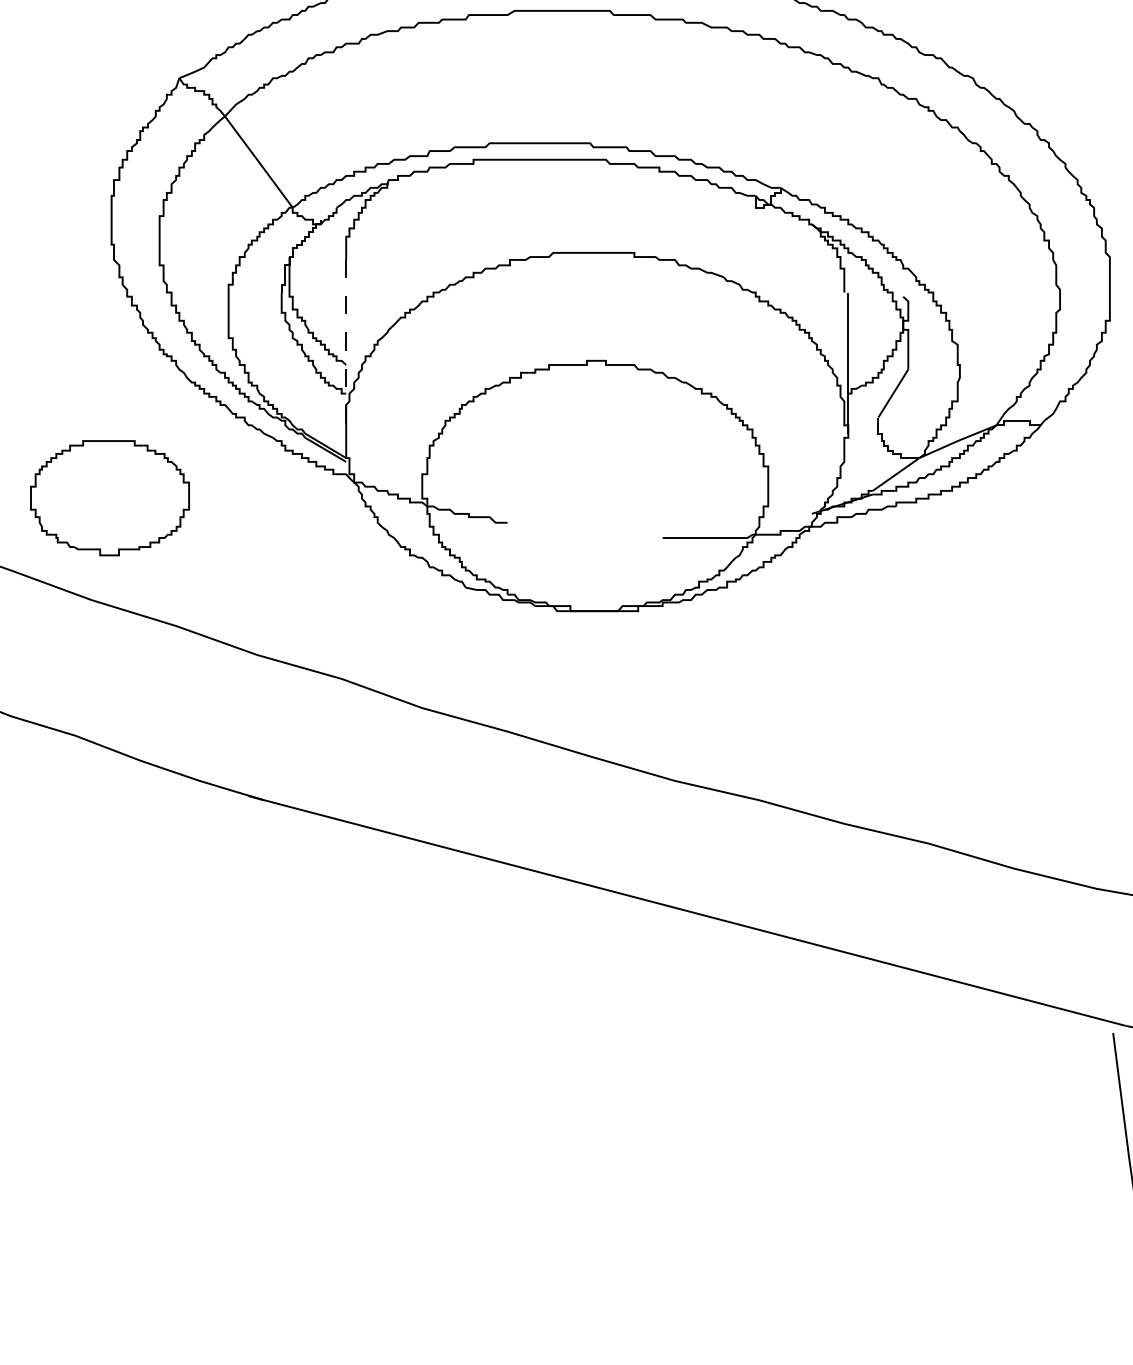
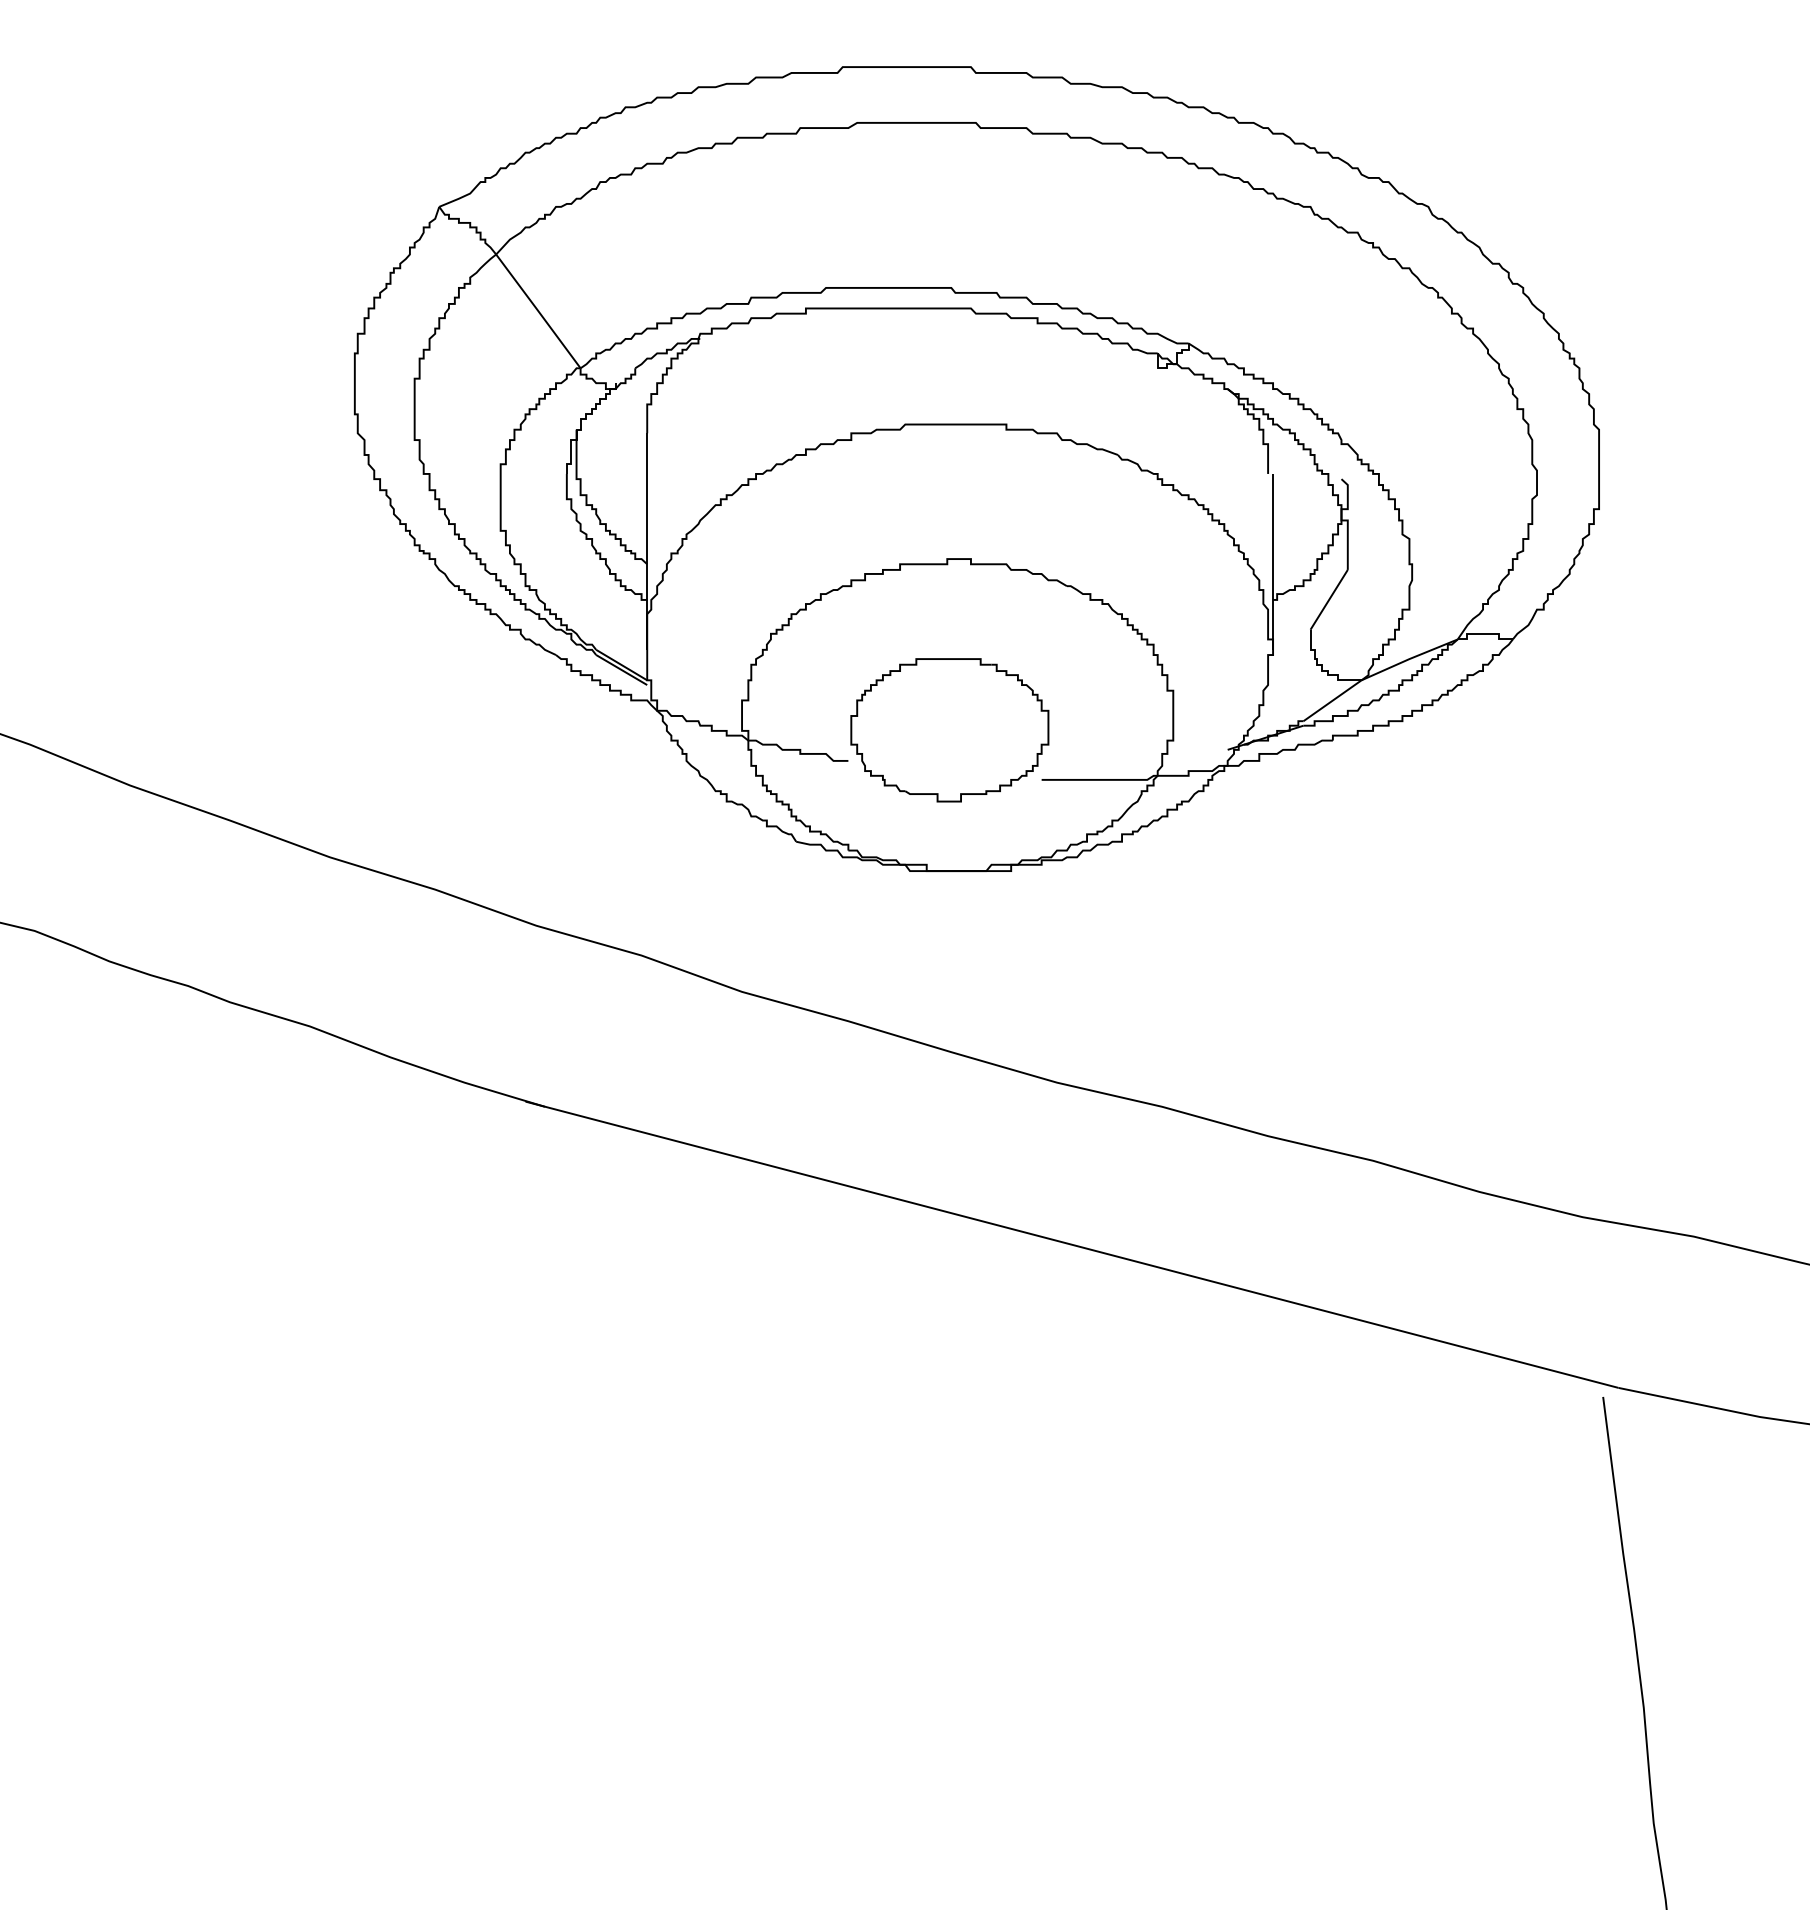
line: (346, 347) -> (647, 542), dashed -> solid
part: (109, 498) -> (949, 730), moved

